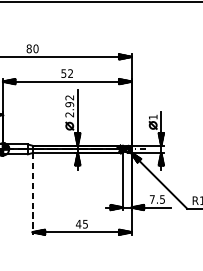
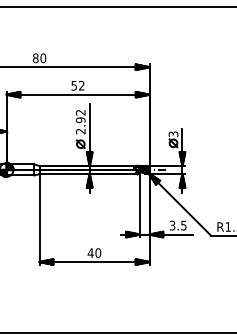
text: (153, 117) -> (173, 134), 1 -> 3
line: (32, 193) -> (39, 219), dashed -> solid
text: (152, 199) -> (172, 225), 7.5 -> 3.5
text: (85, 223) -> (98, 252), 45 -> 40

